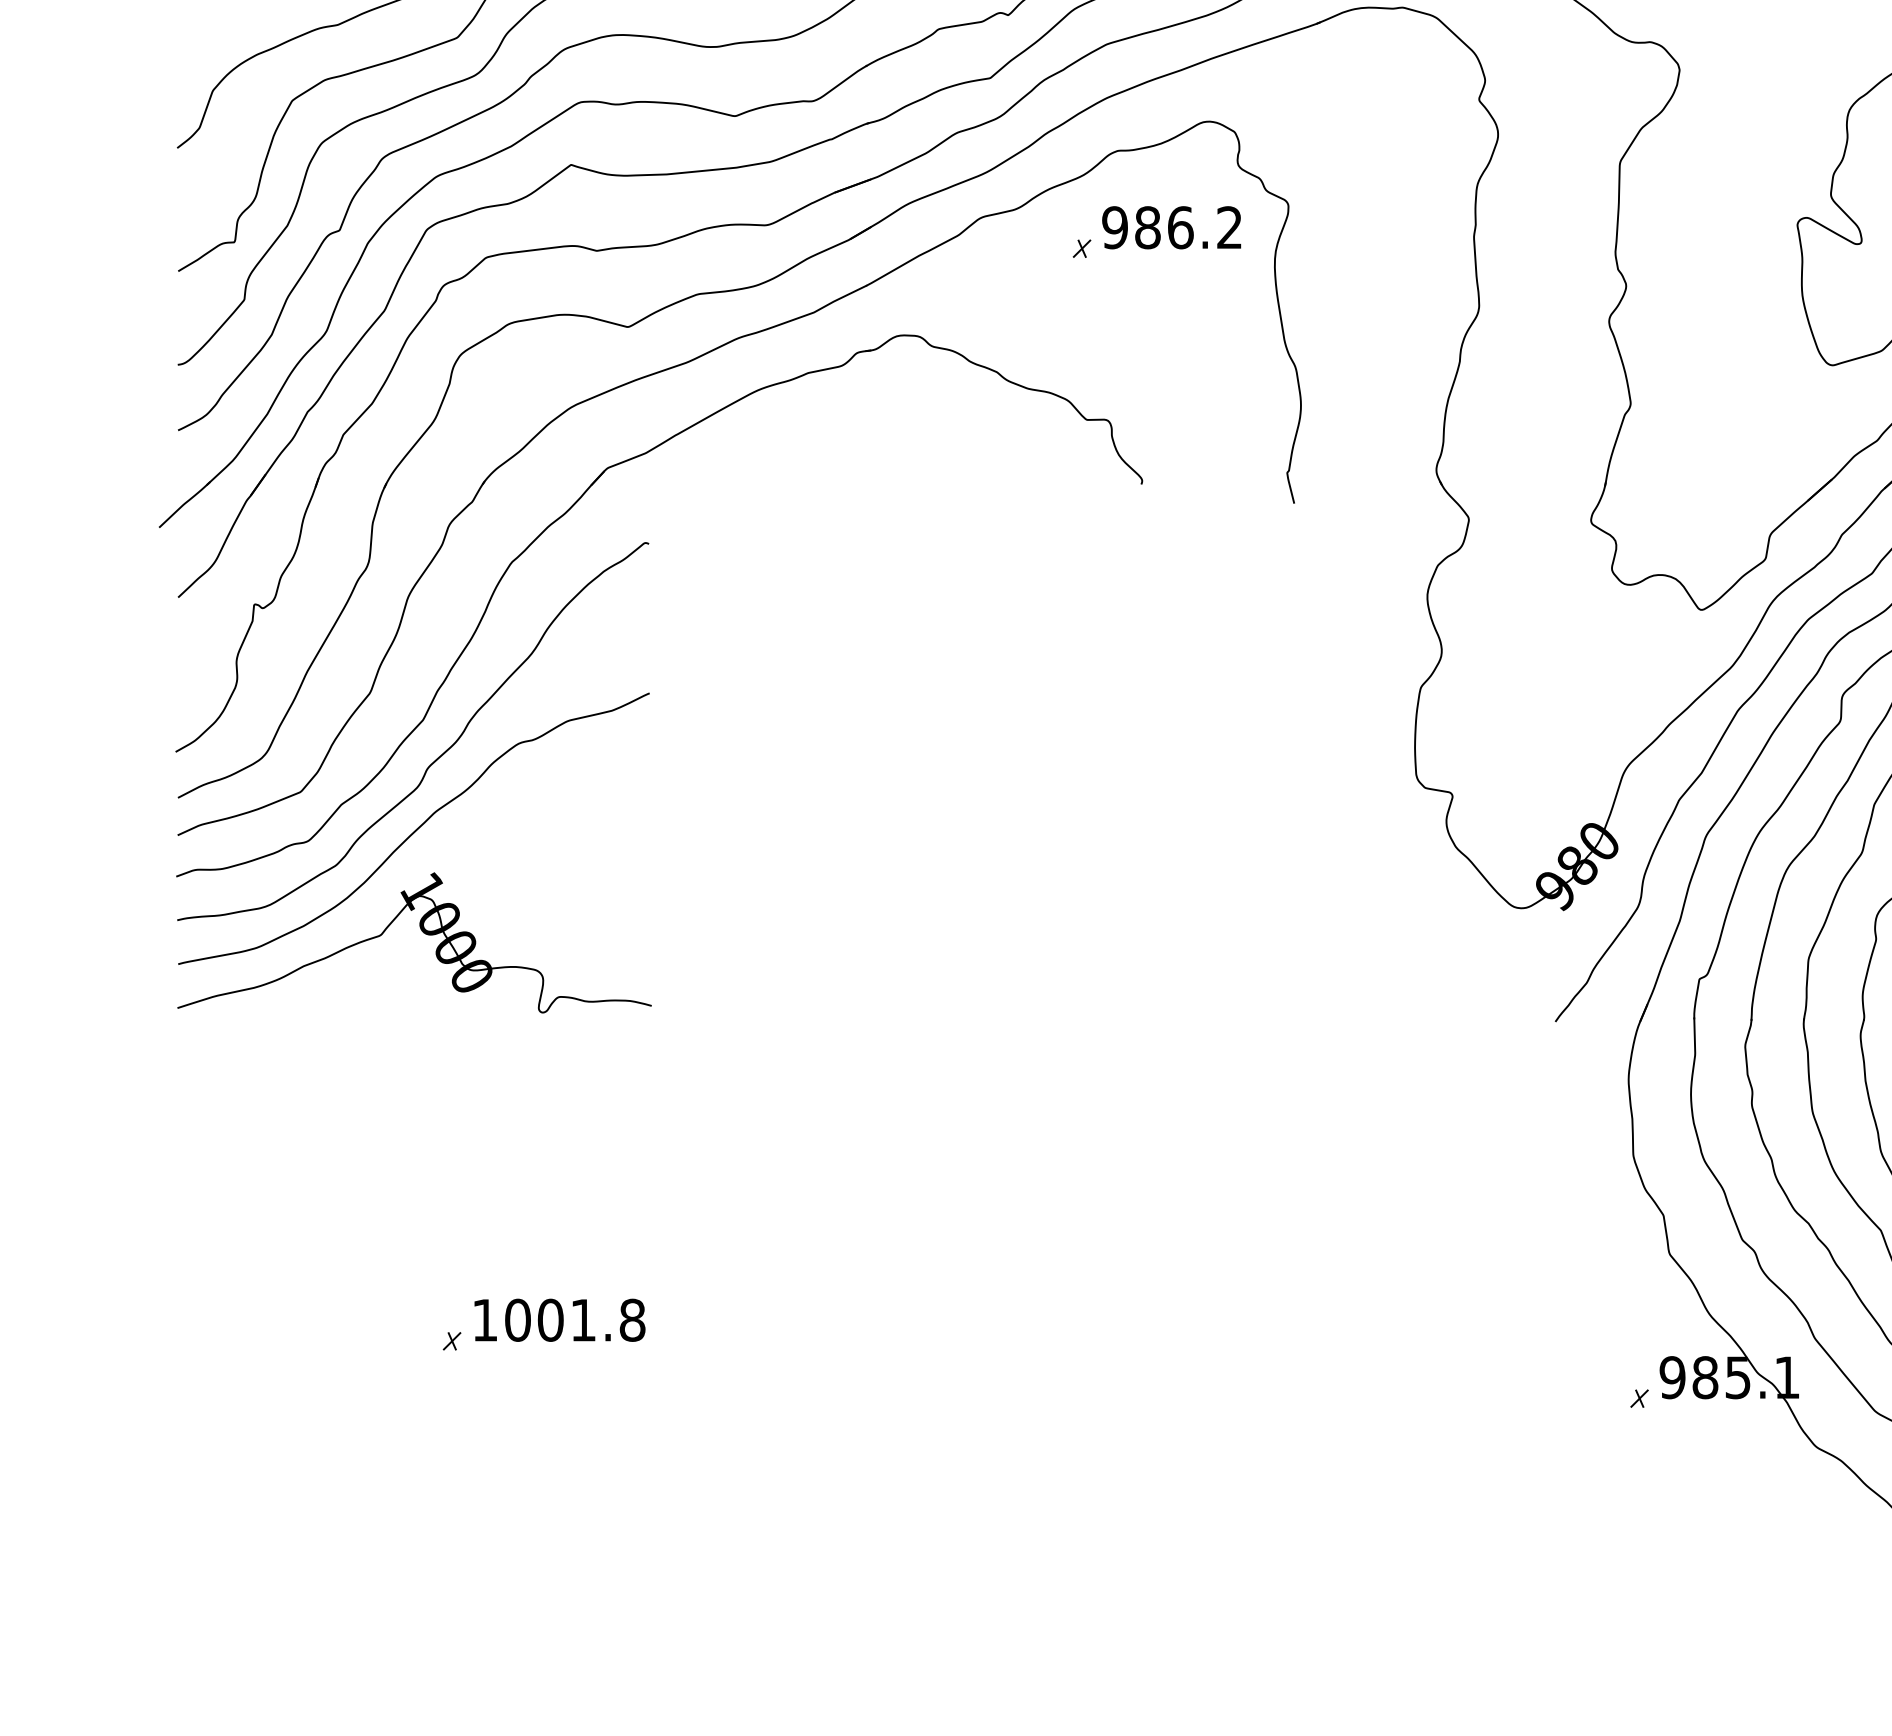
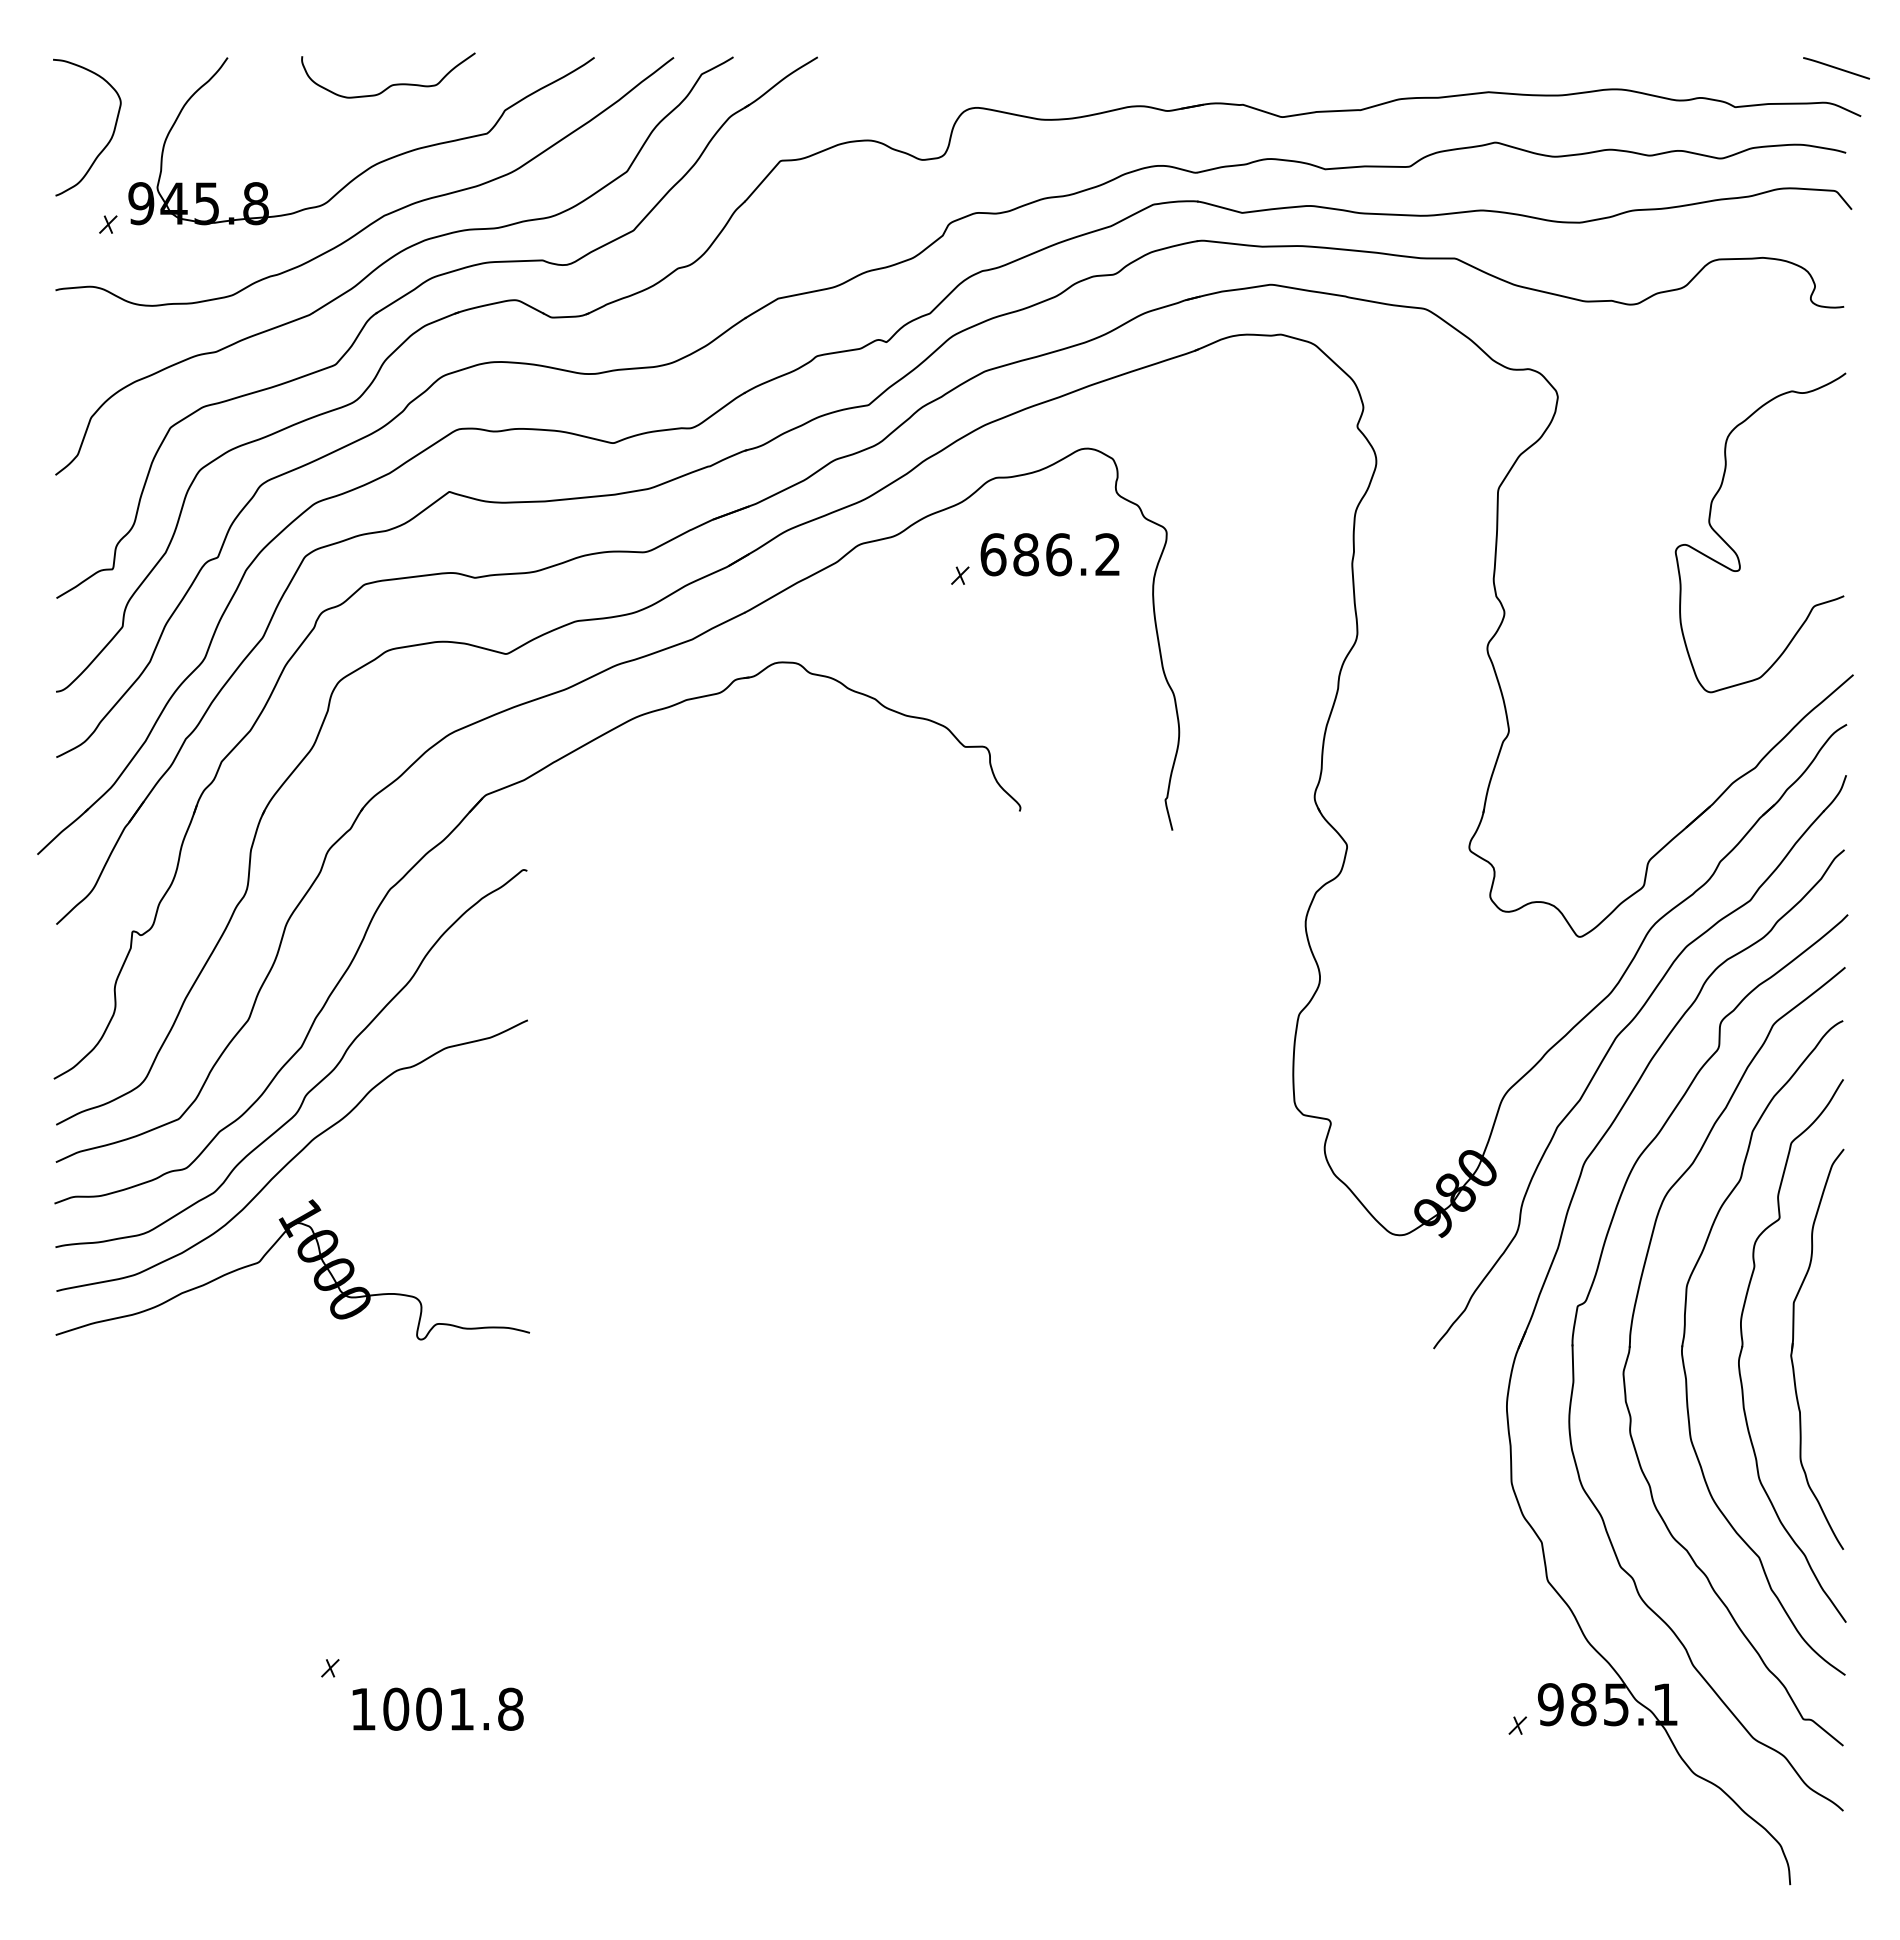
text: (1115, 227) -> (993, 554), 986.2 -> 686.2
text: (559, 1319) -> (437, 1708), moved

